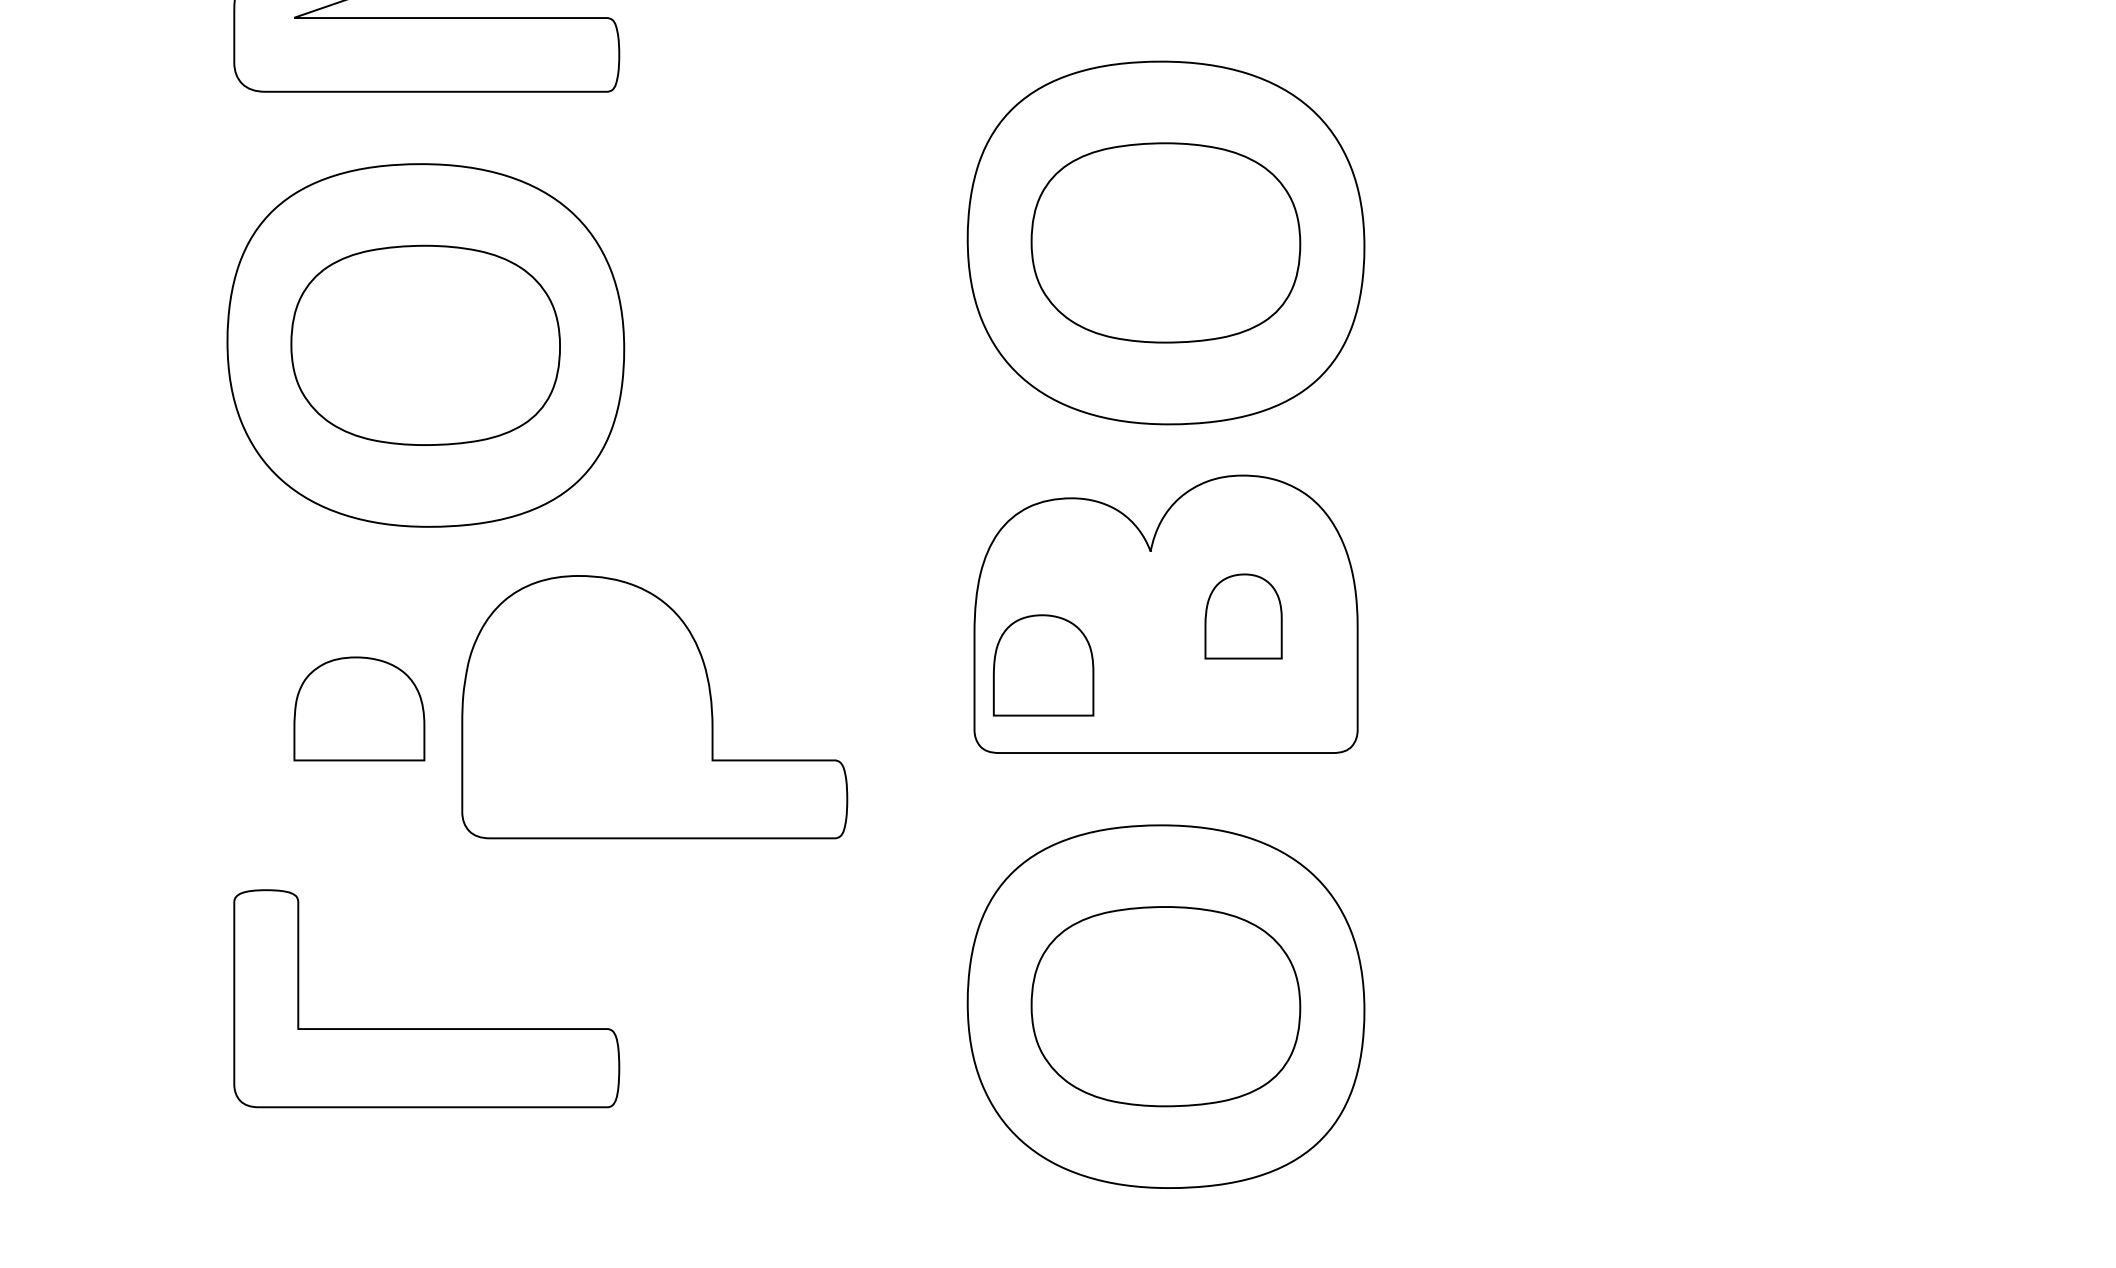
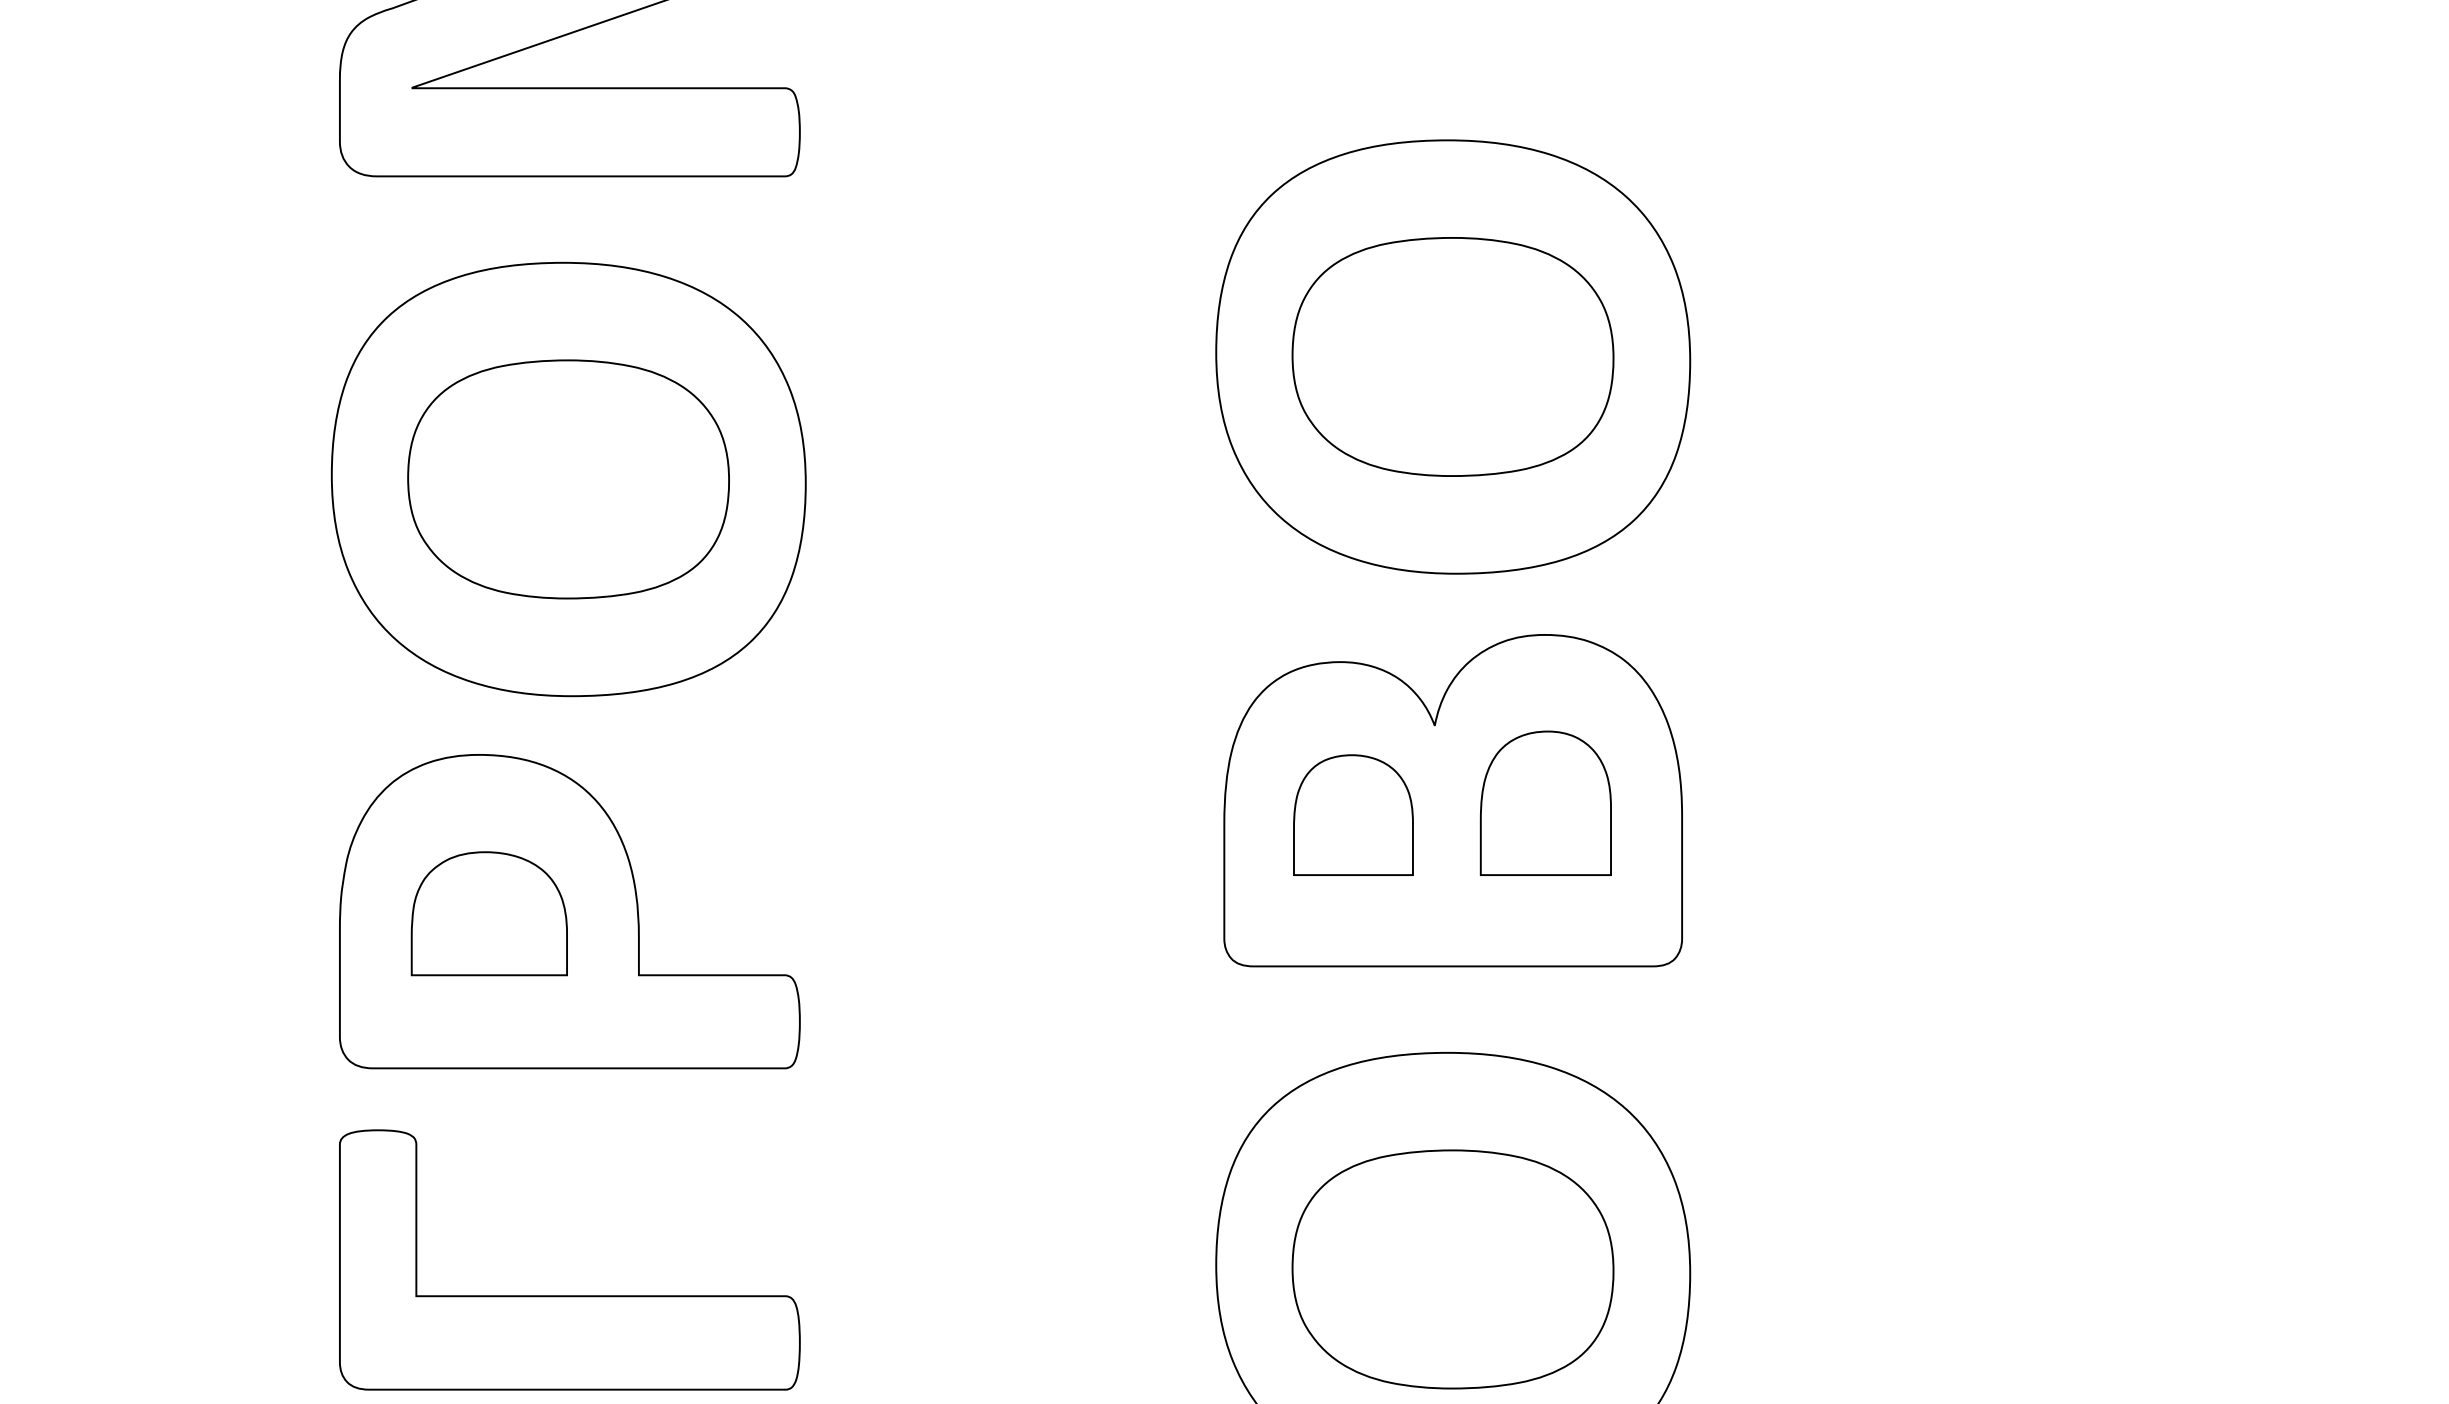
part: (1243, 616) -> (1545, 803), size x1.43
part: (1043, 665) -> (1353, 815), moved
part: (654, 707) -> (569, 912), moved

